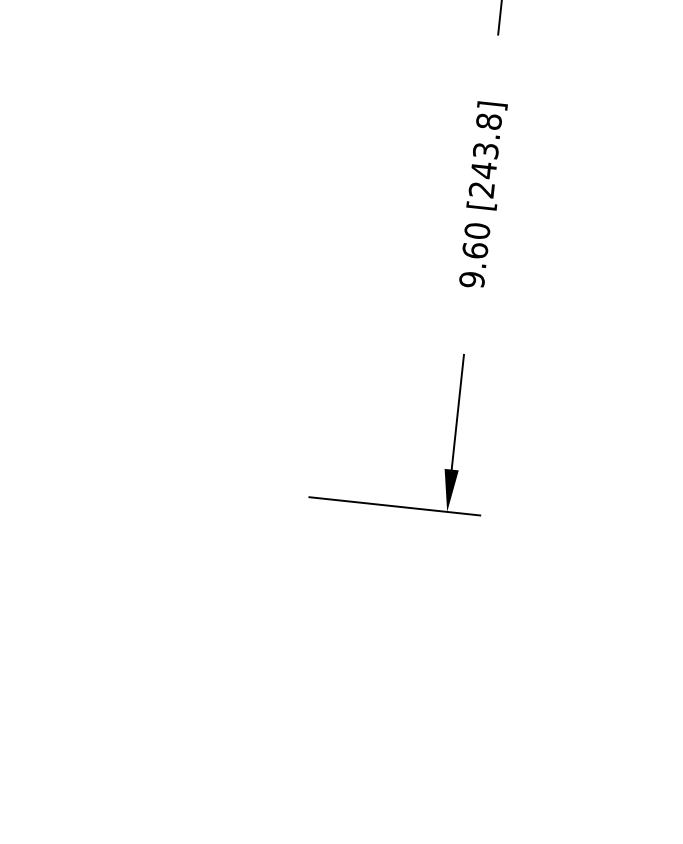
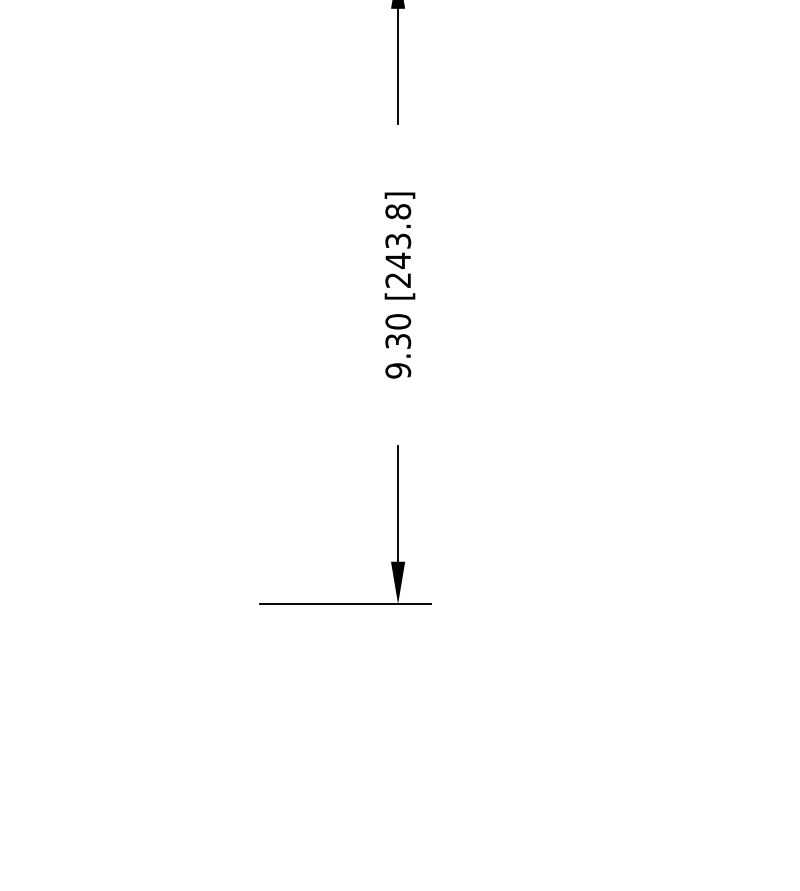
text: (475, 249) -> (398, 340), 9.60 -> 9.30

